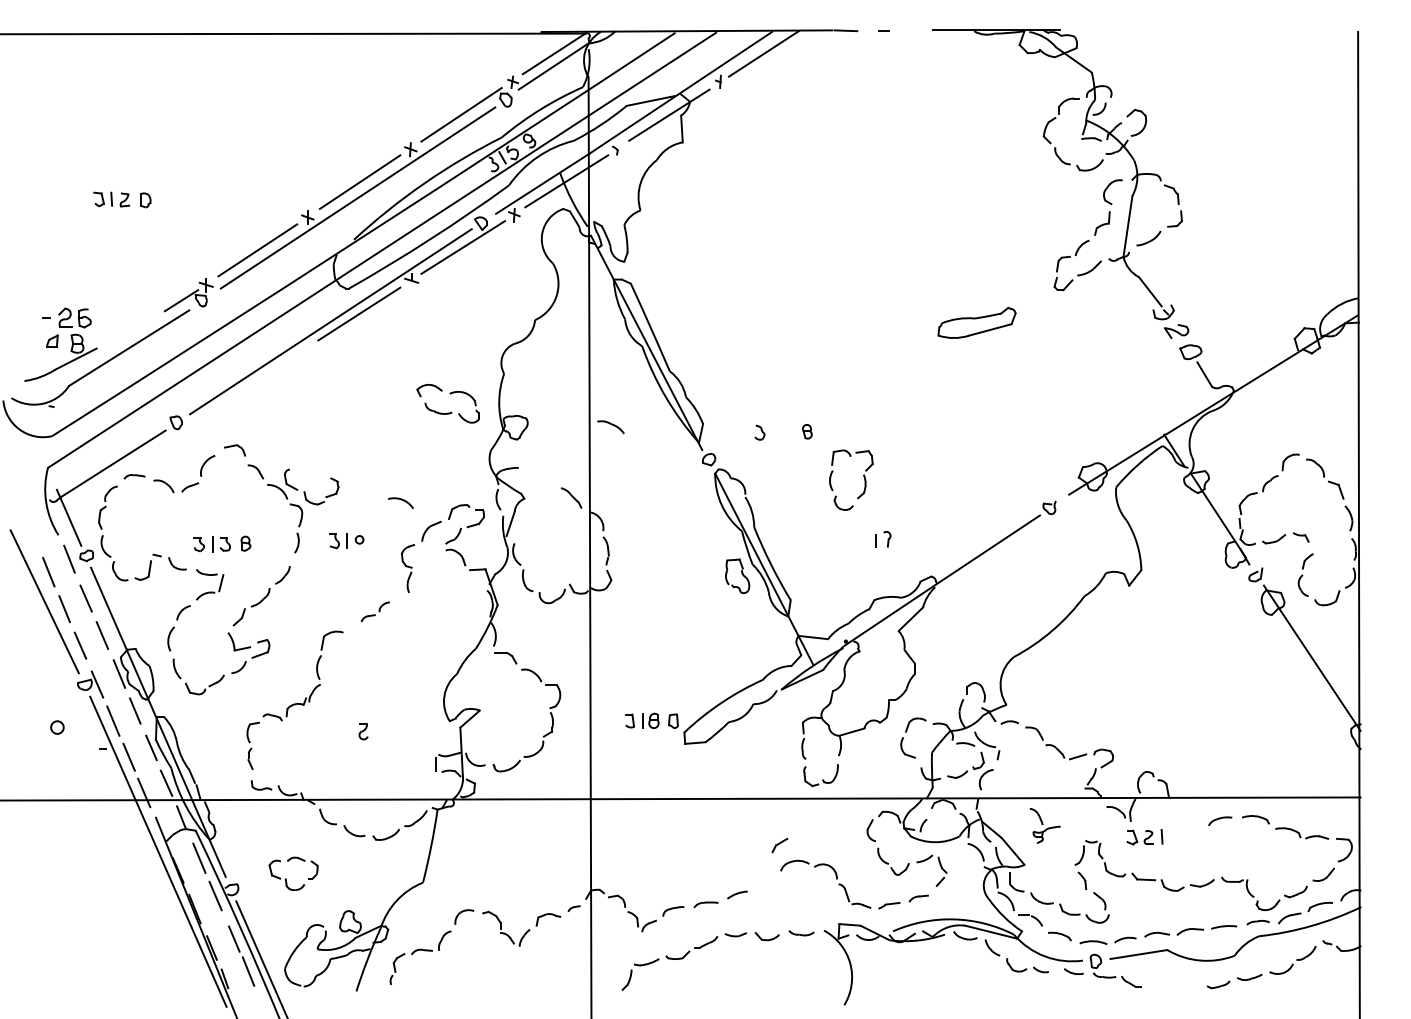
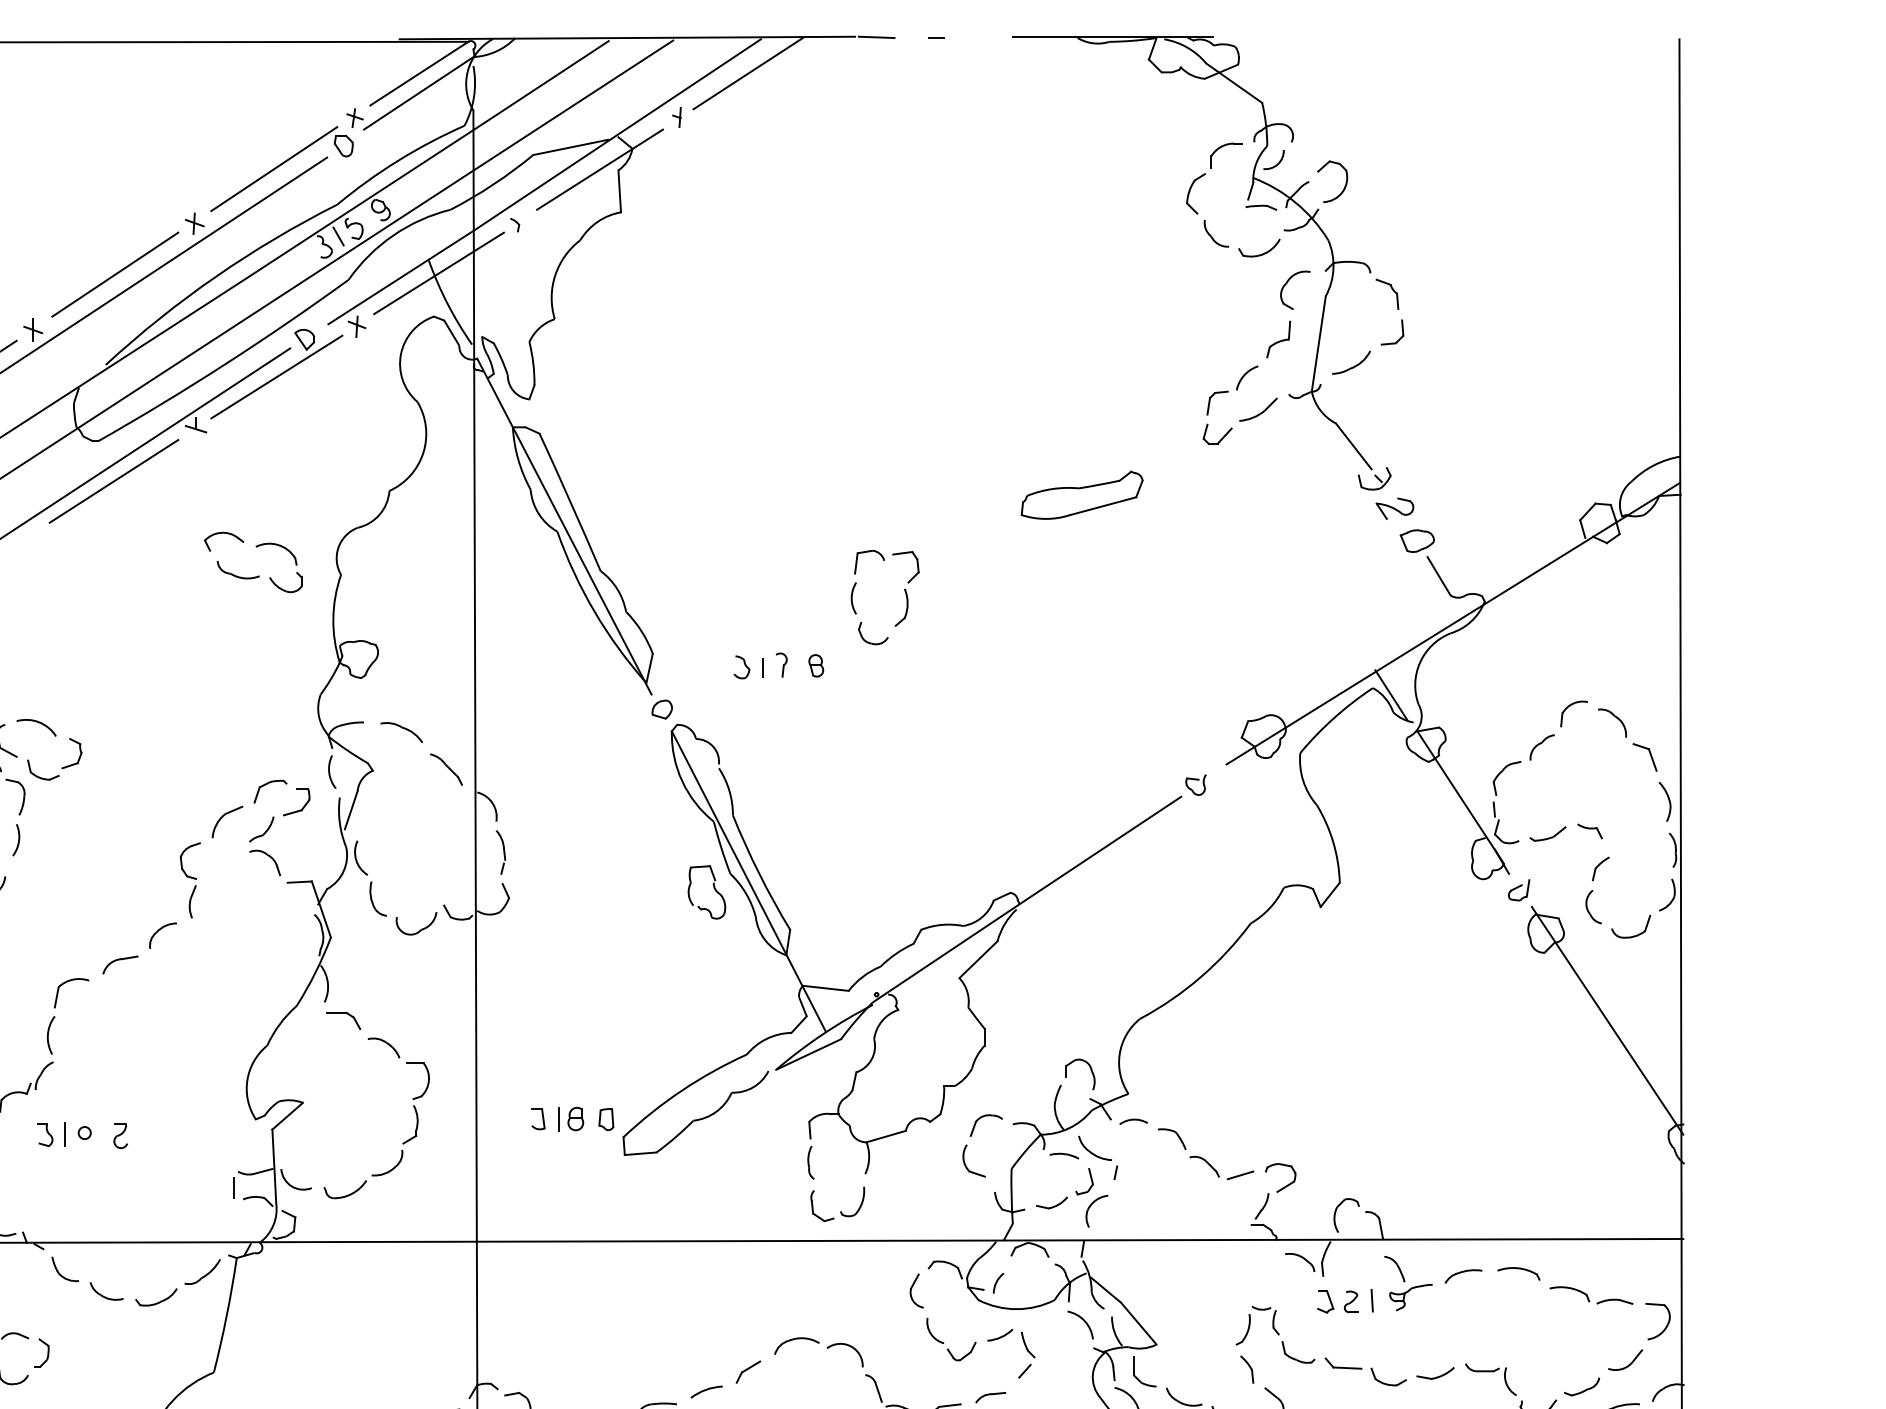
part: (451, 411) -> (258, 574), moved
part: (610, 427) -> (401, 732), moved
part: (863, 477) -> (904, 593), moved
arc: (401, 500) -> (37, 723), moved
part: (883, 539) -> (775, 665), moved
part: (346, 541) -> (64, 1135), moved
part: (375, 611) -> (139, 947), size x1.67
part: (1044, 825) -> (1407, 1282), moved
part: (779, 845) -> (747, 1372), moved

